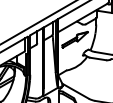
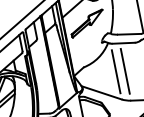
line: (88, 78) -> (115, 72), added
line: (95, 78) -> (125, 70), added

